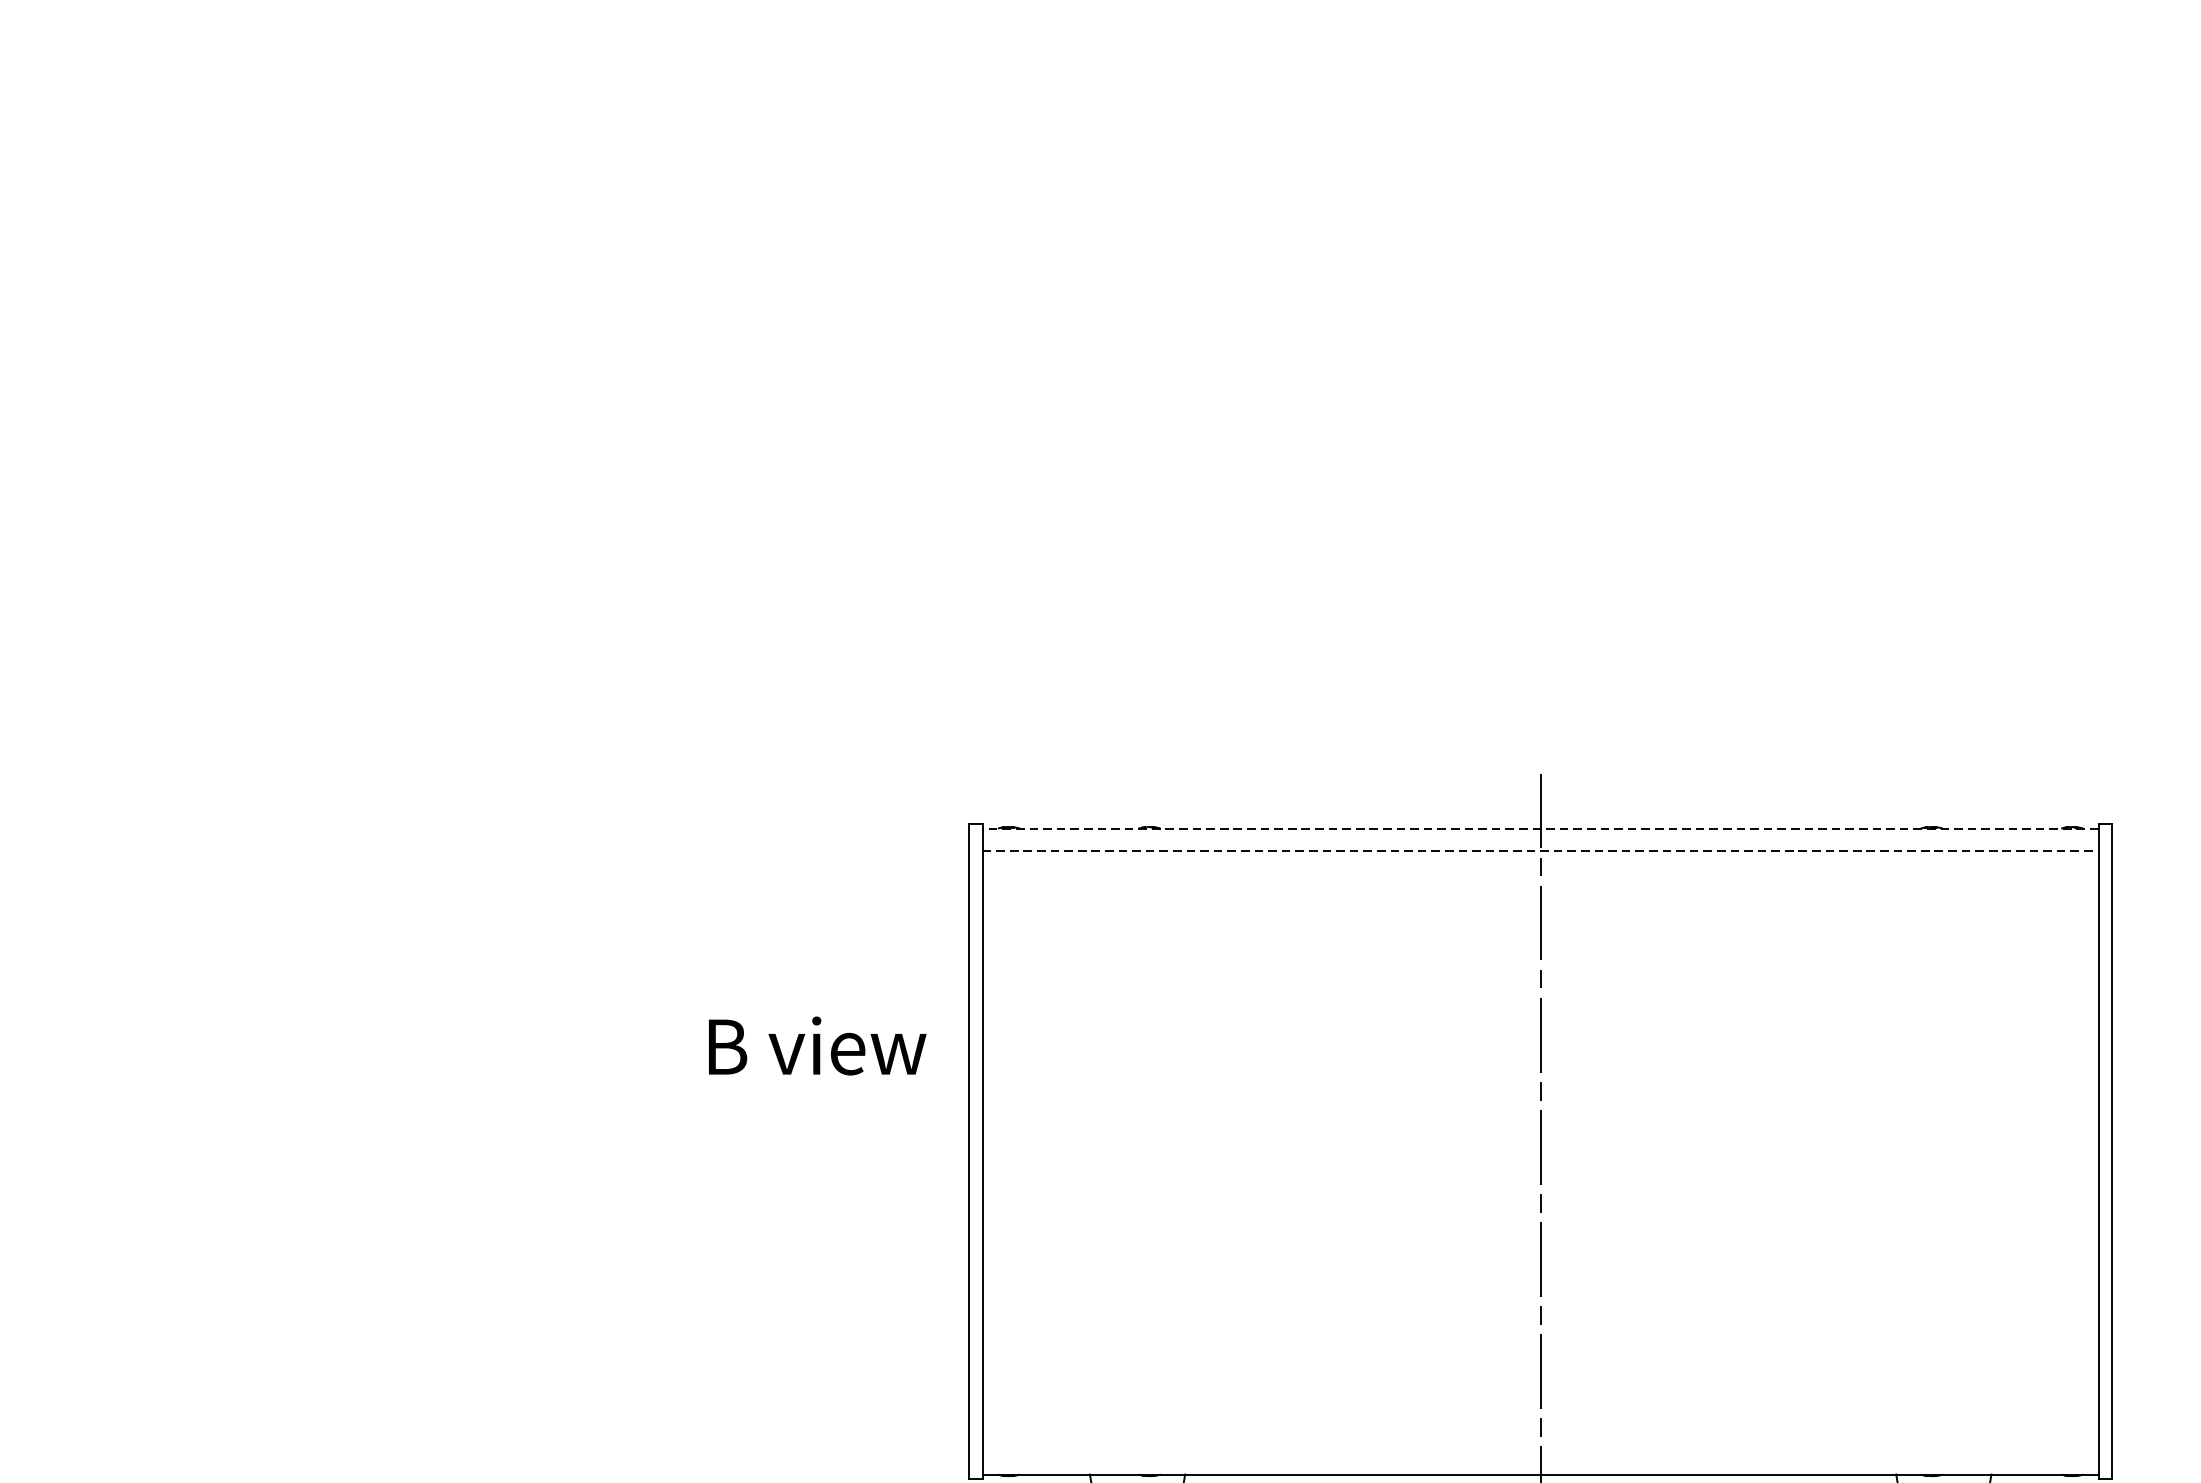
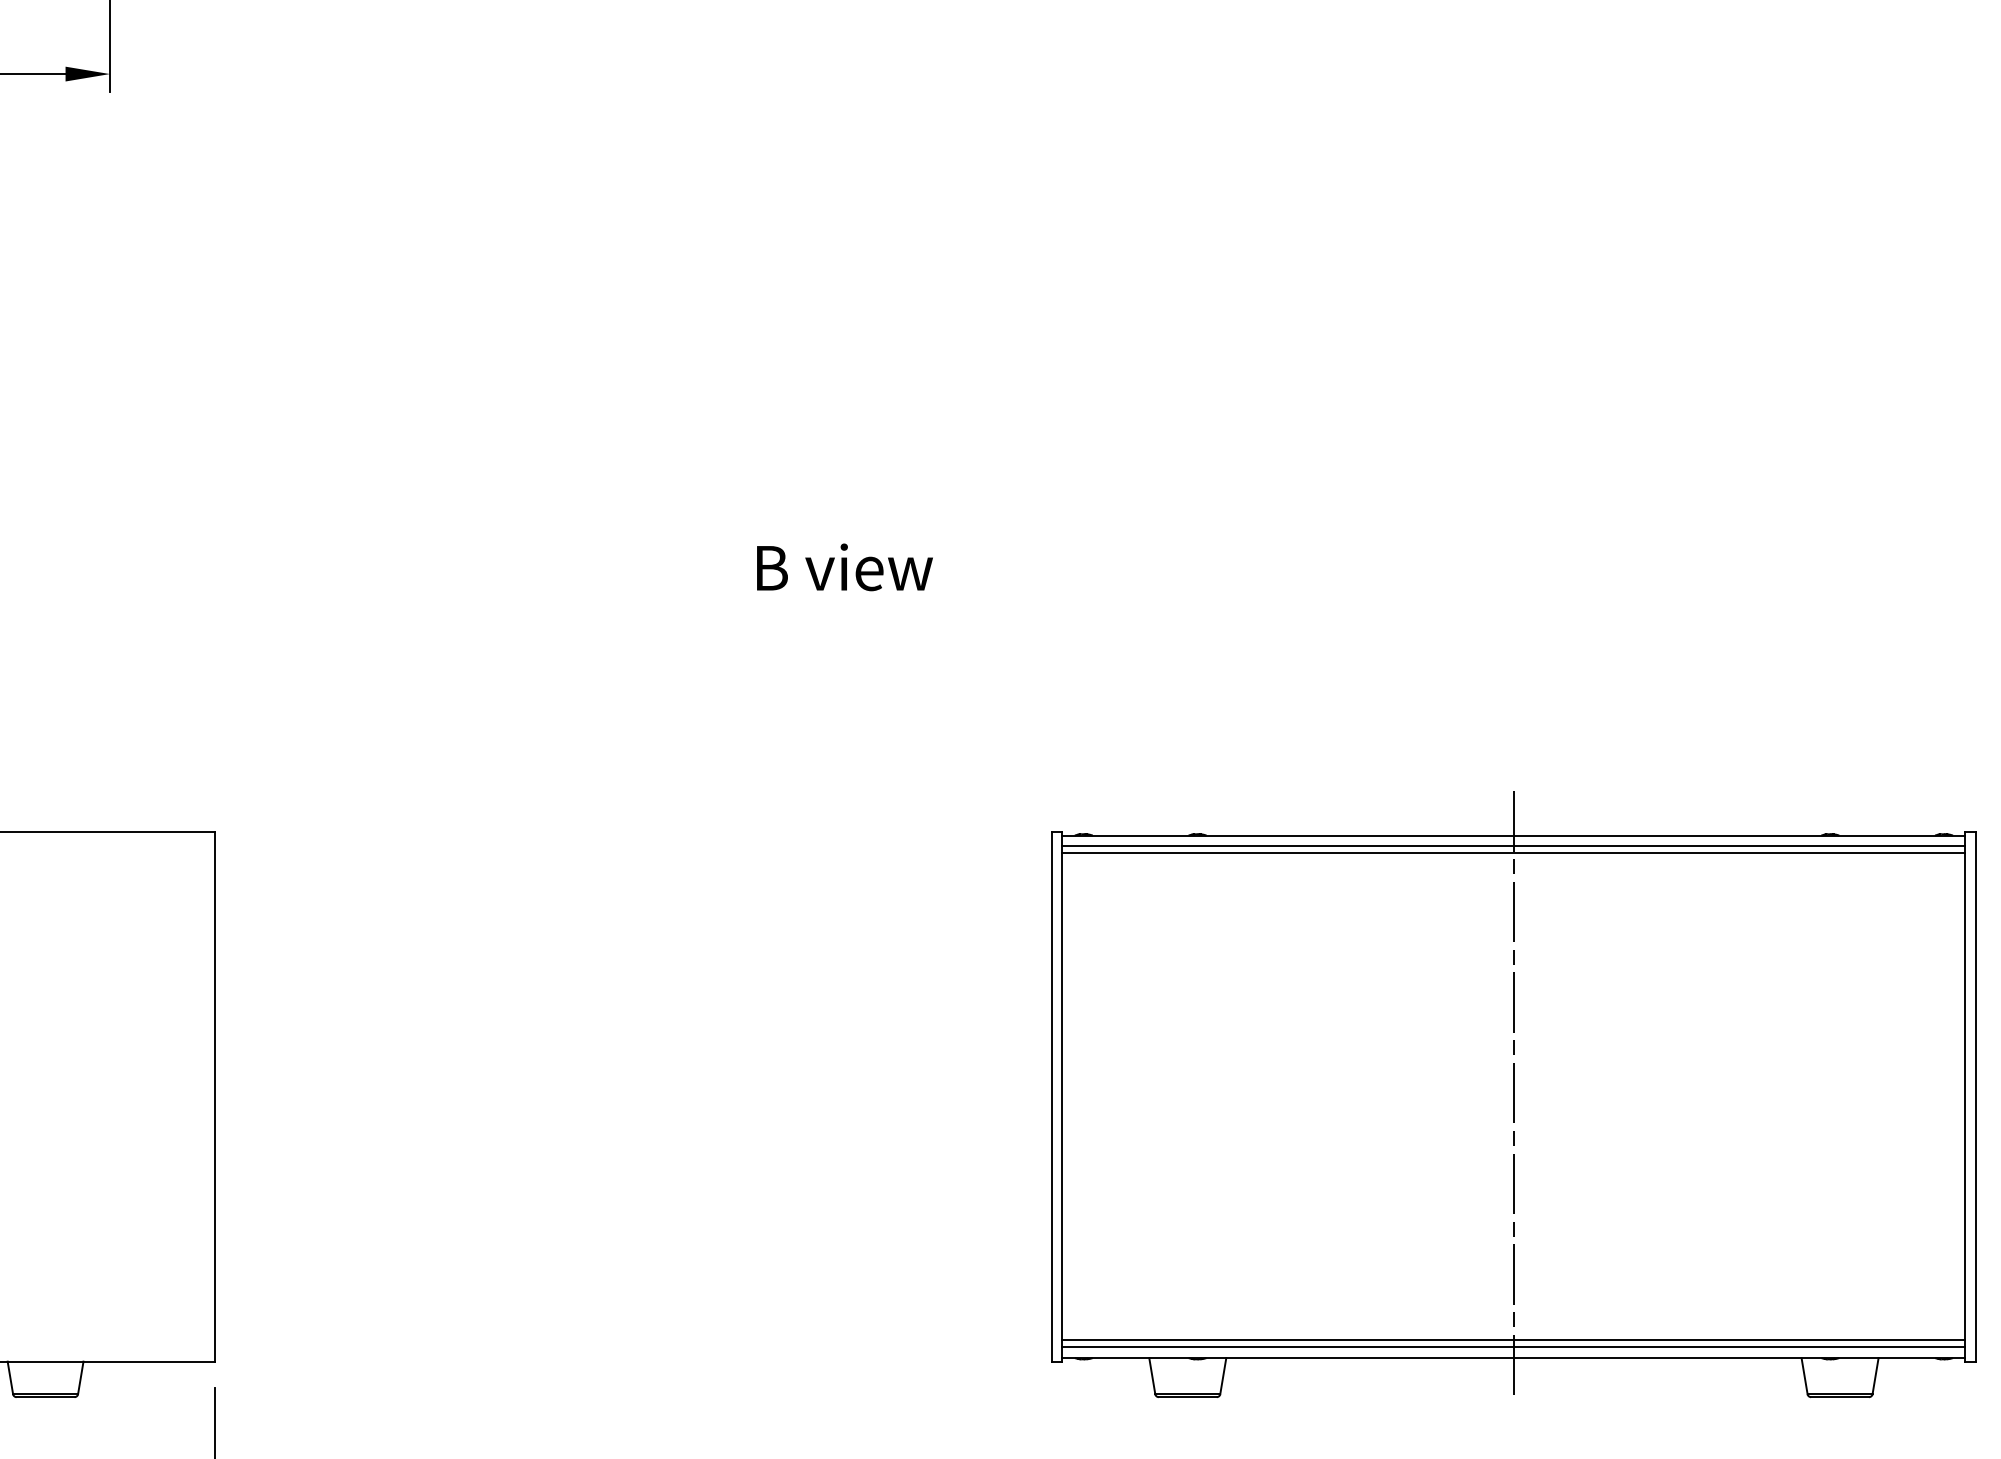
line: (1540, 828) -> (1513, 835), dashed -> solid
line: (1540, 842) -> (1513, 846), added
line: (1541, 850) -> (1514, 853), dashed -> solid
text: (817, 1046) -> (844, 567), moved
line: (1540, 1452) -> (1513, 1340), added
line: (1540, 1461) -> (1513, 1347), added

